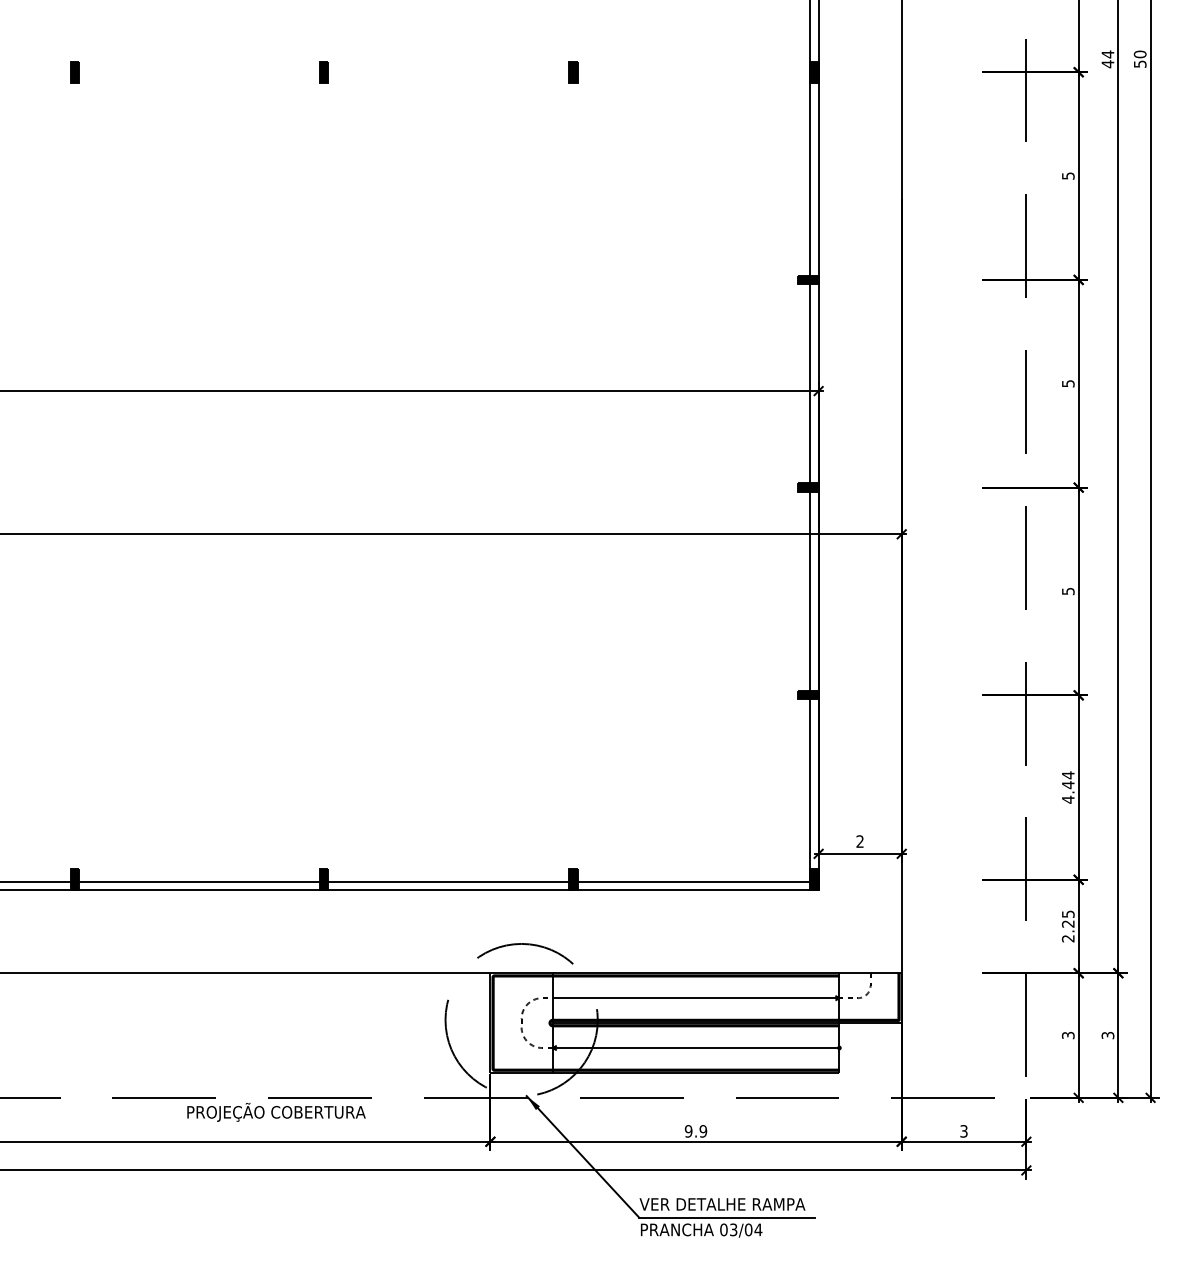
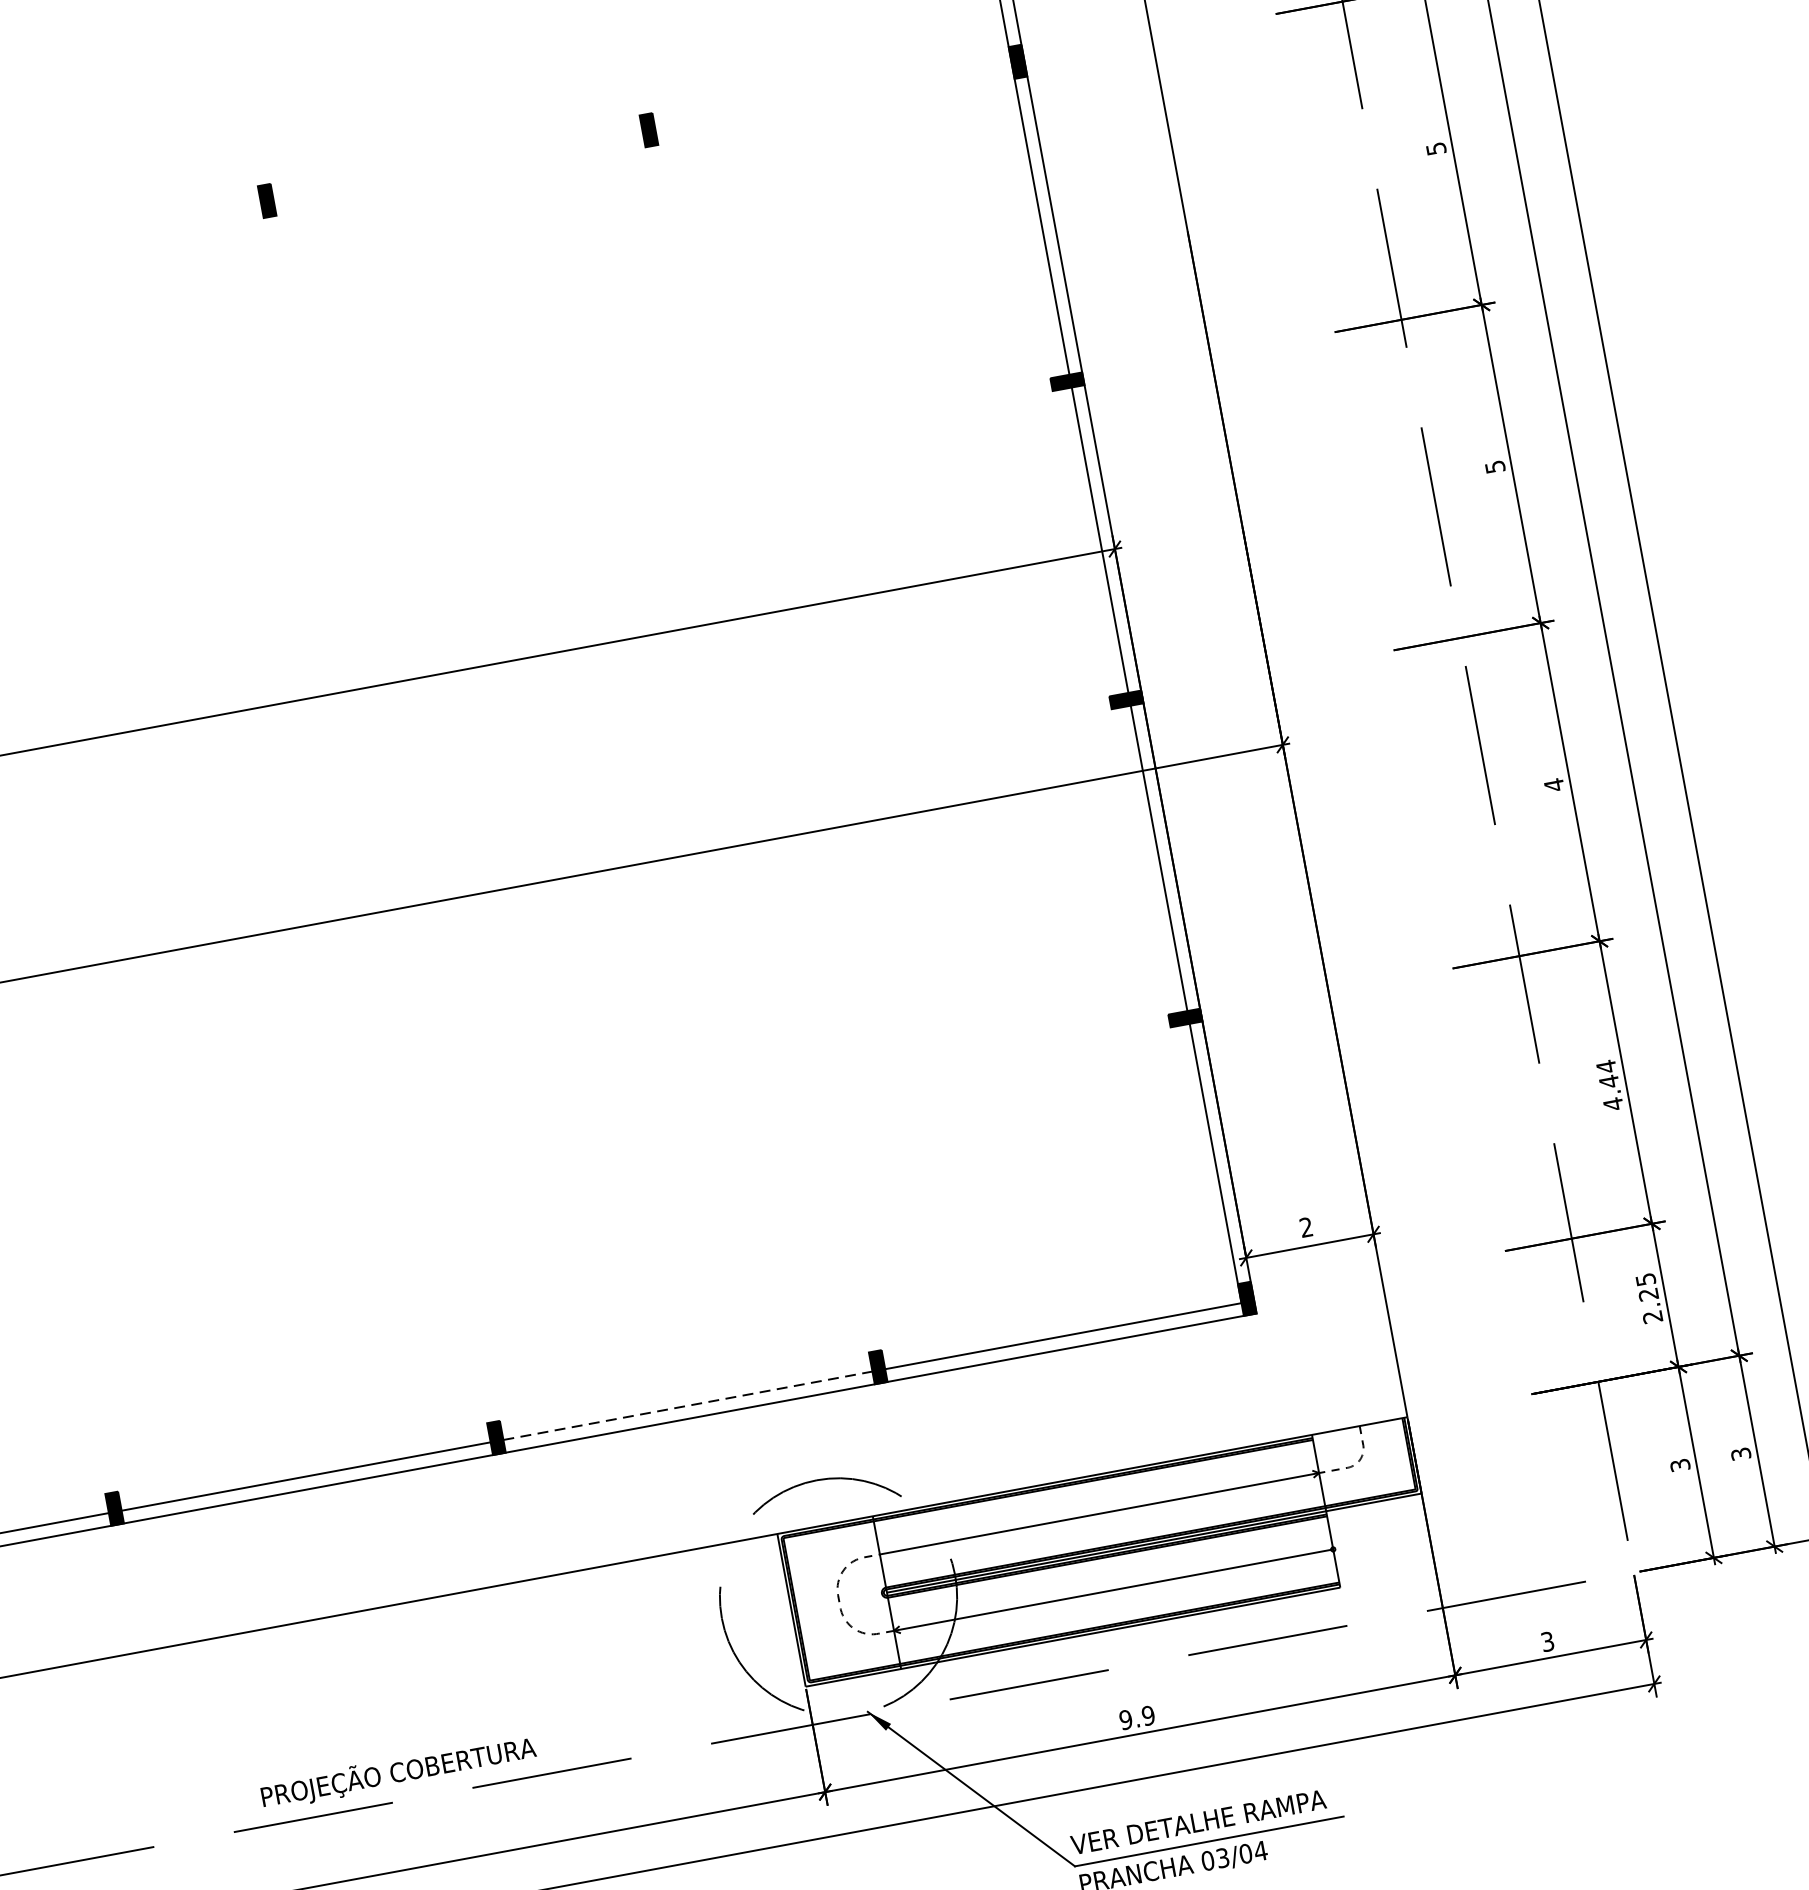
text: (1068, 591) -> (1554, 785), 5 -> 4
line: (449, 881) -> (688, 1405), solid -> dashed
text: (276, 1112) -> (398, 1772), moved

